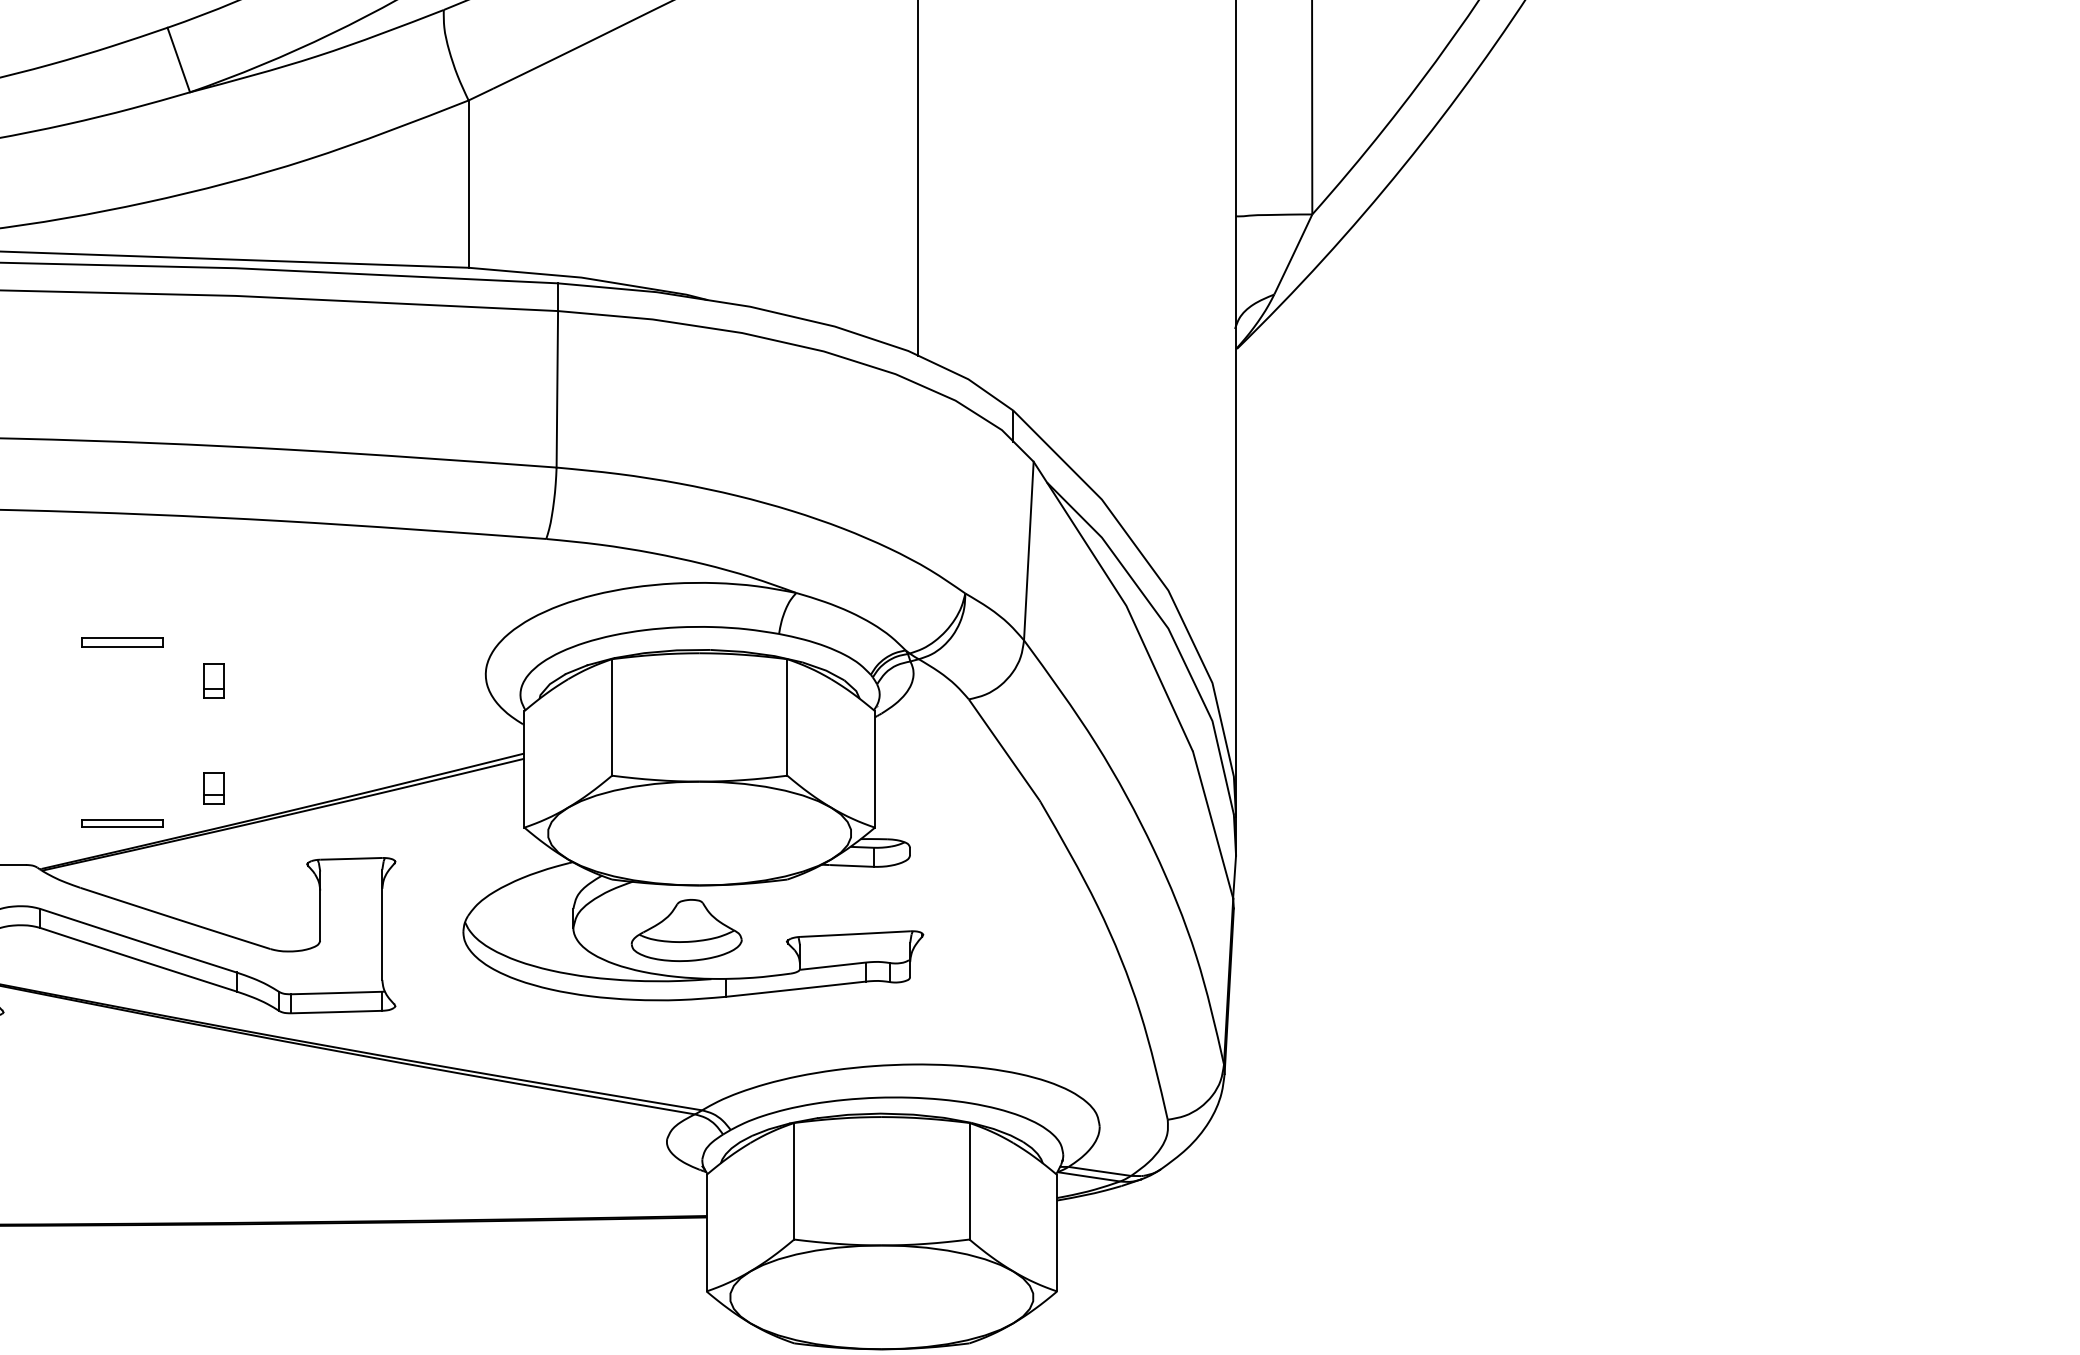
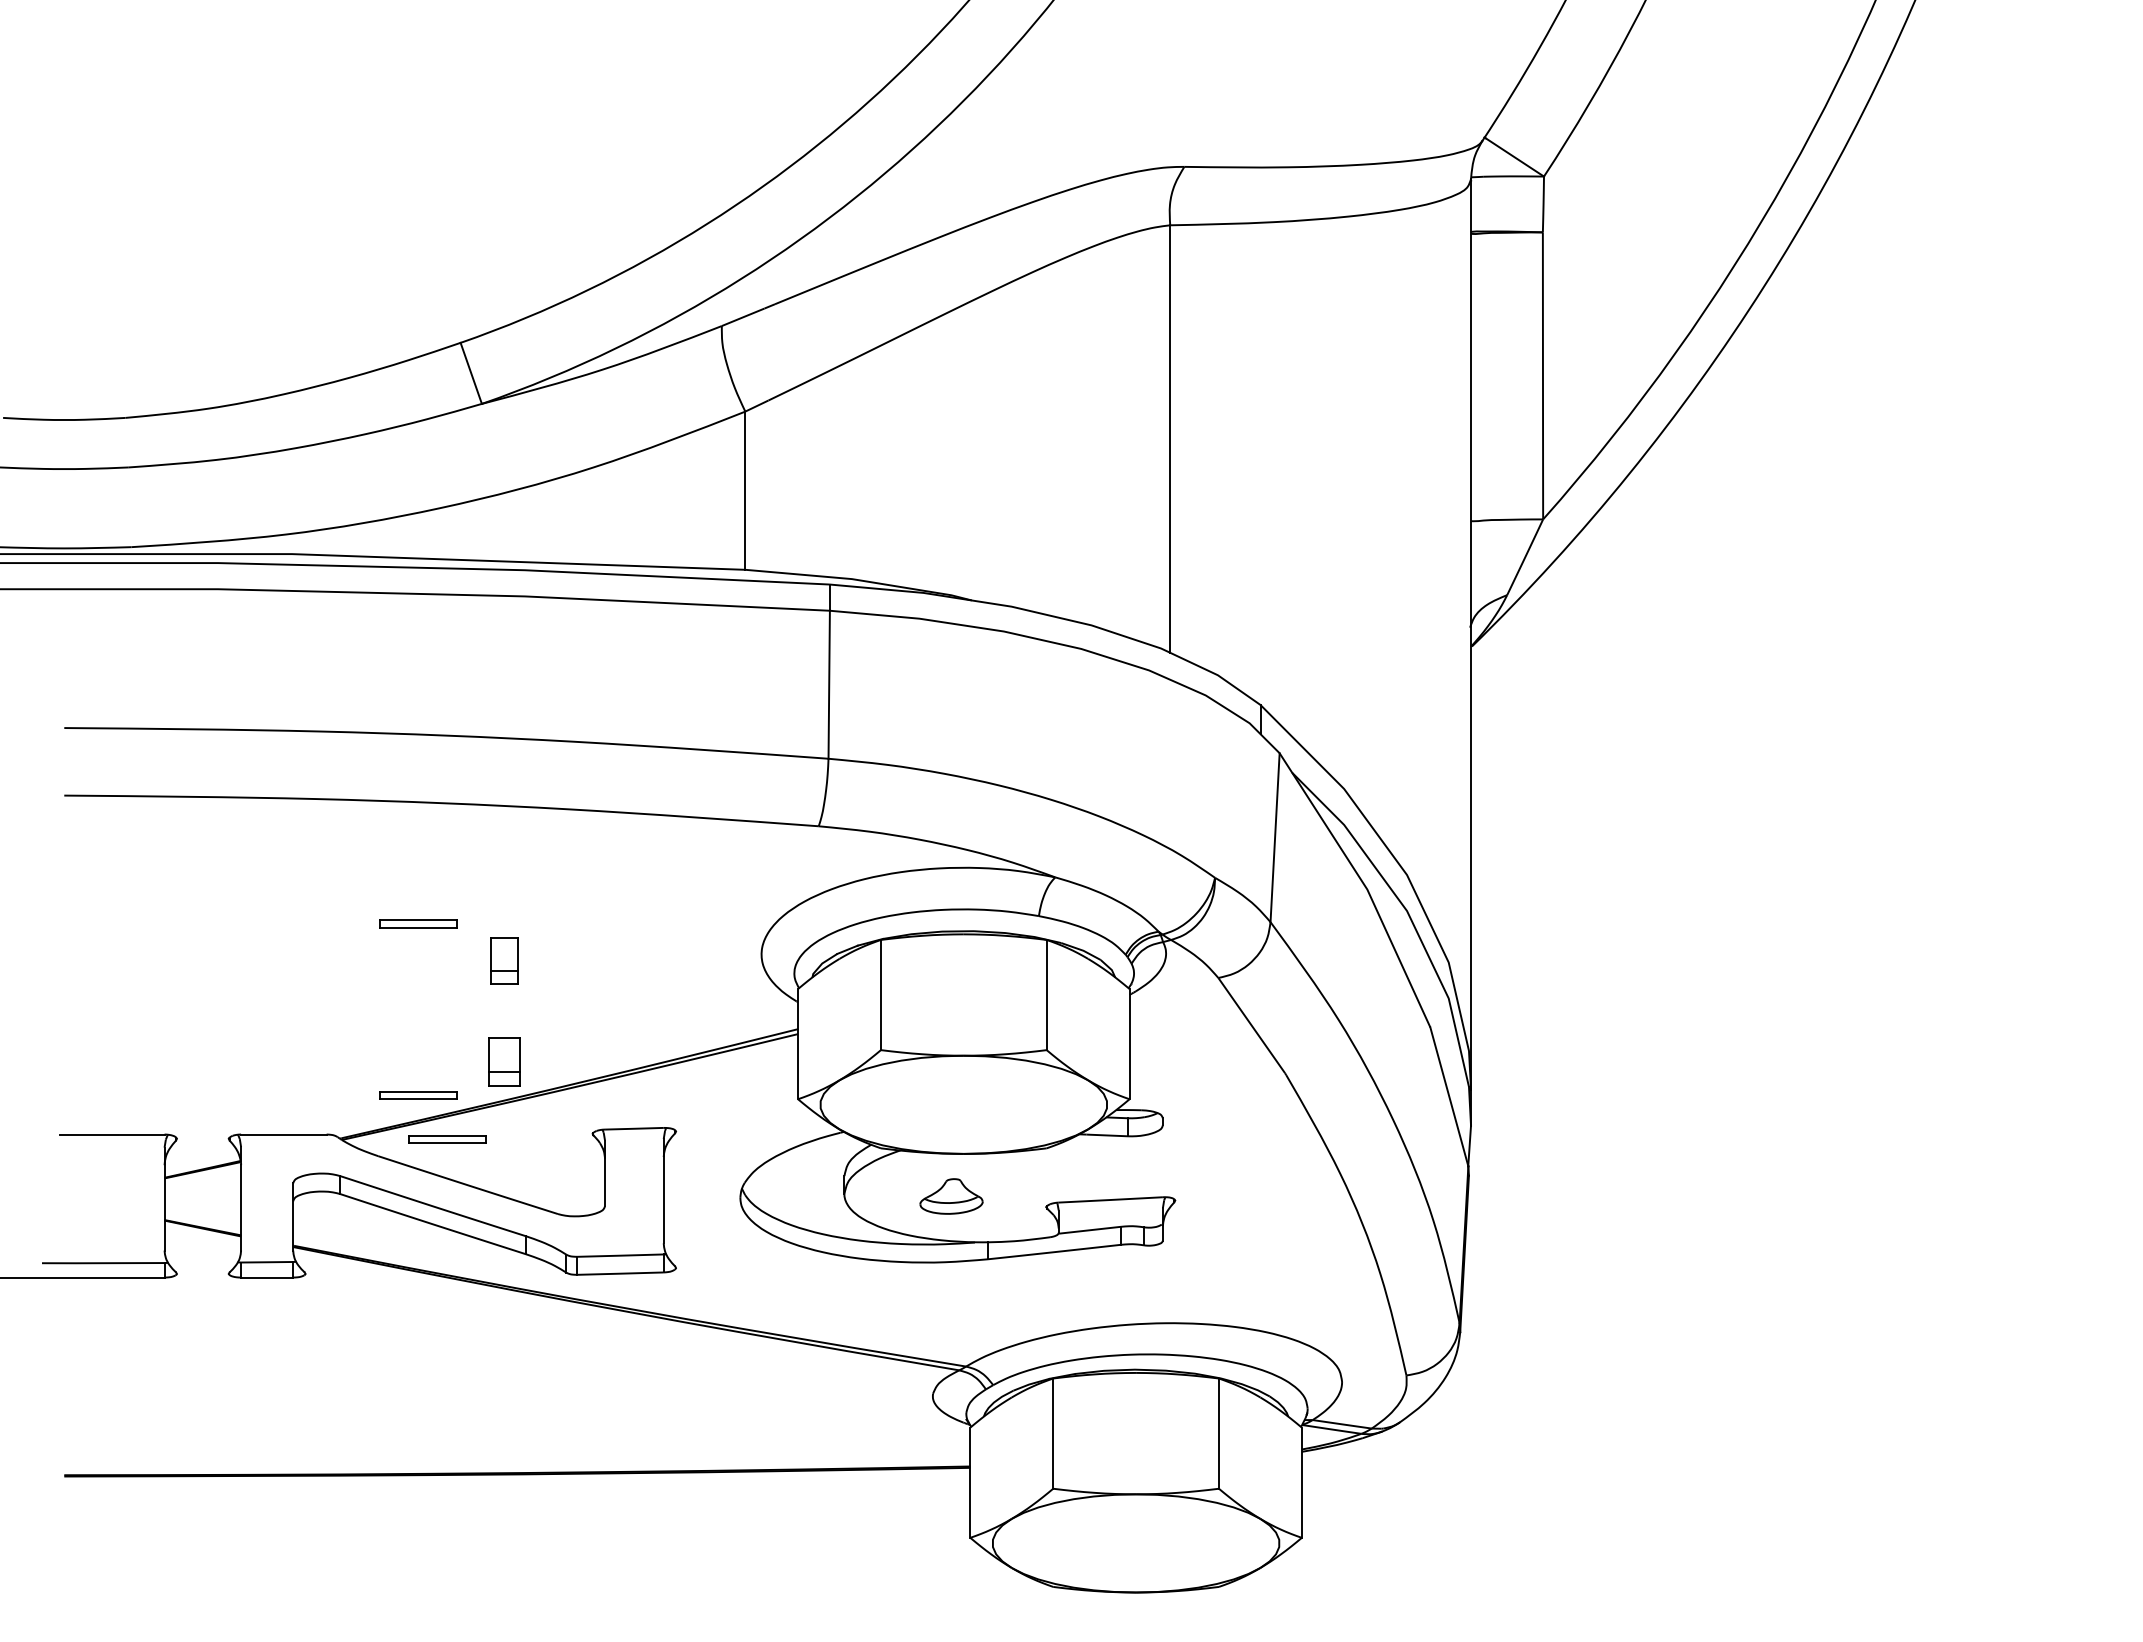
part: (213, 680) -> (504, 960), size x1.4
part: (213, 787) -> (504, 1061), size x1.6
part: (153, 870) -> (447, 1139), added
part: (686, 930) -> (951, 1196), size x0.6

